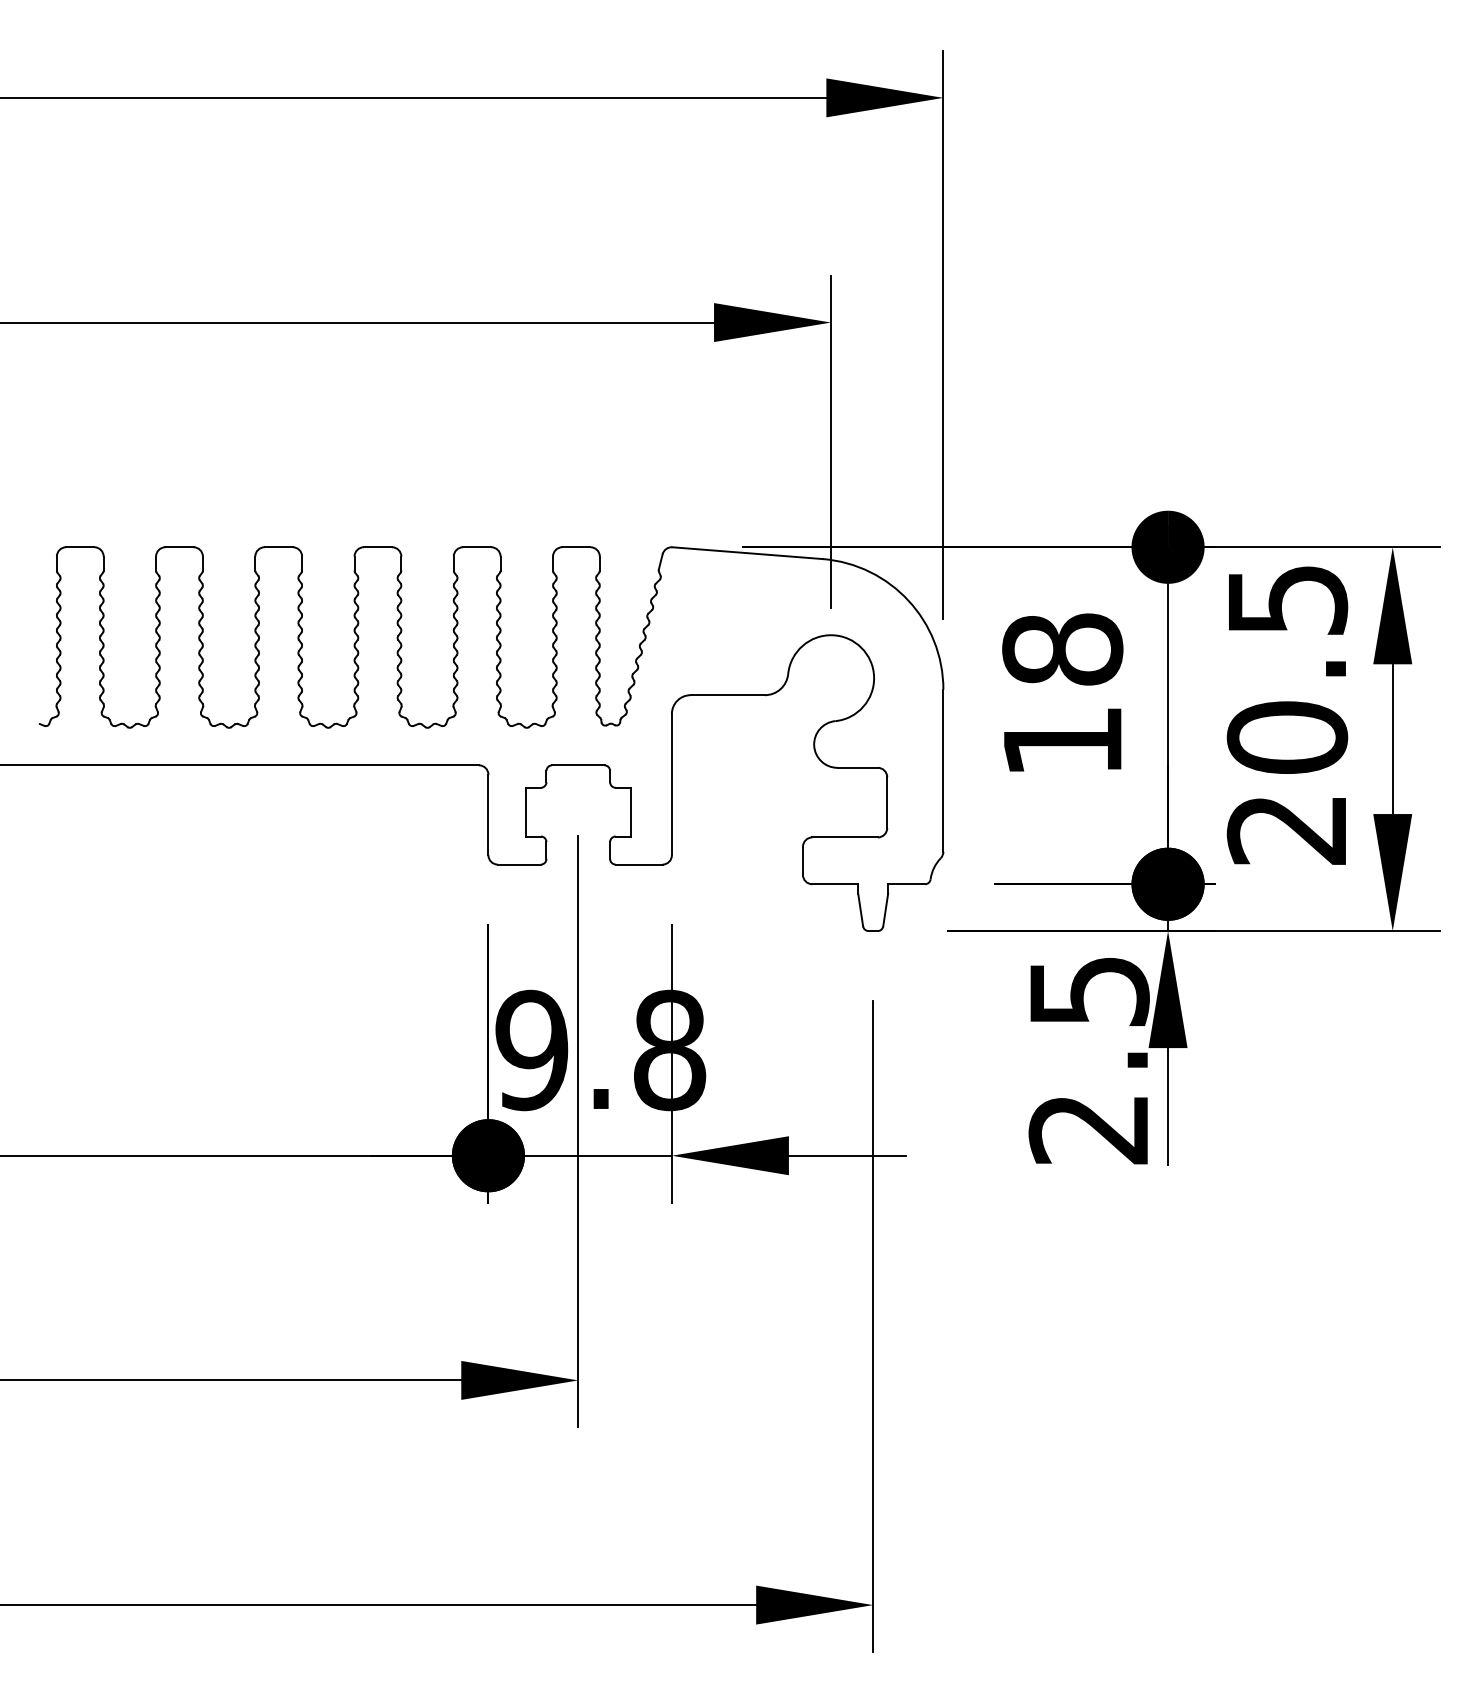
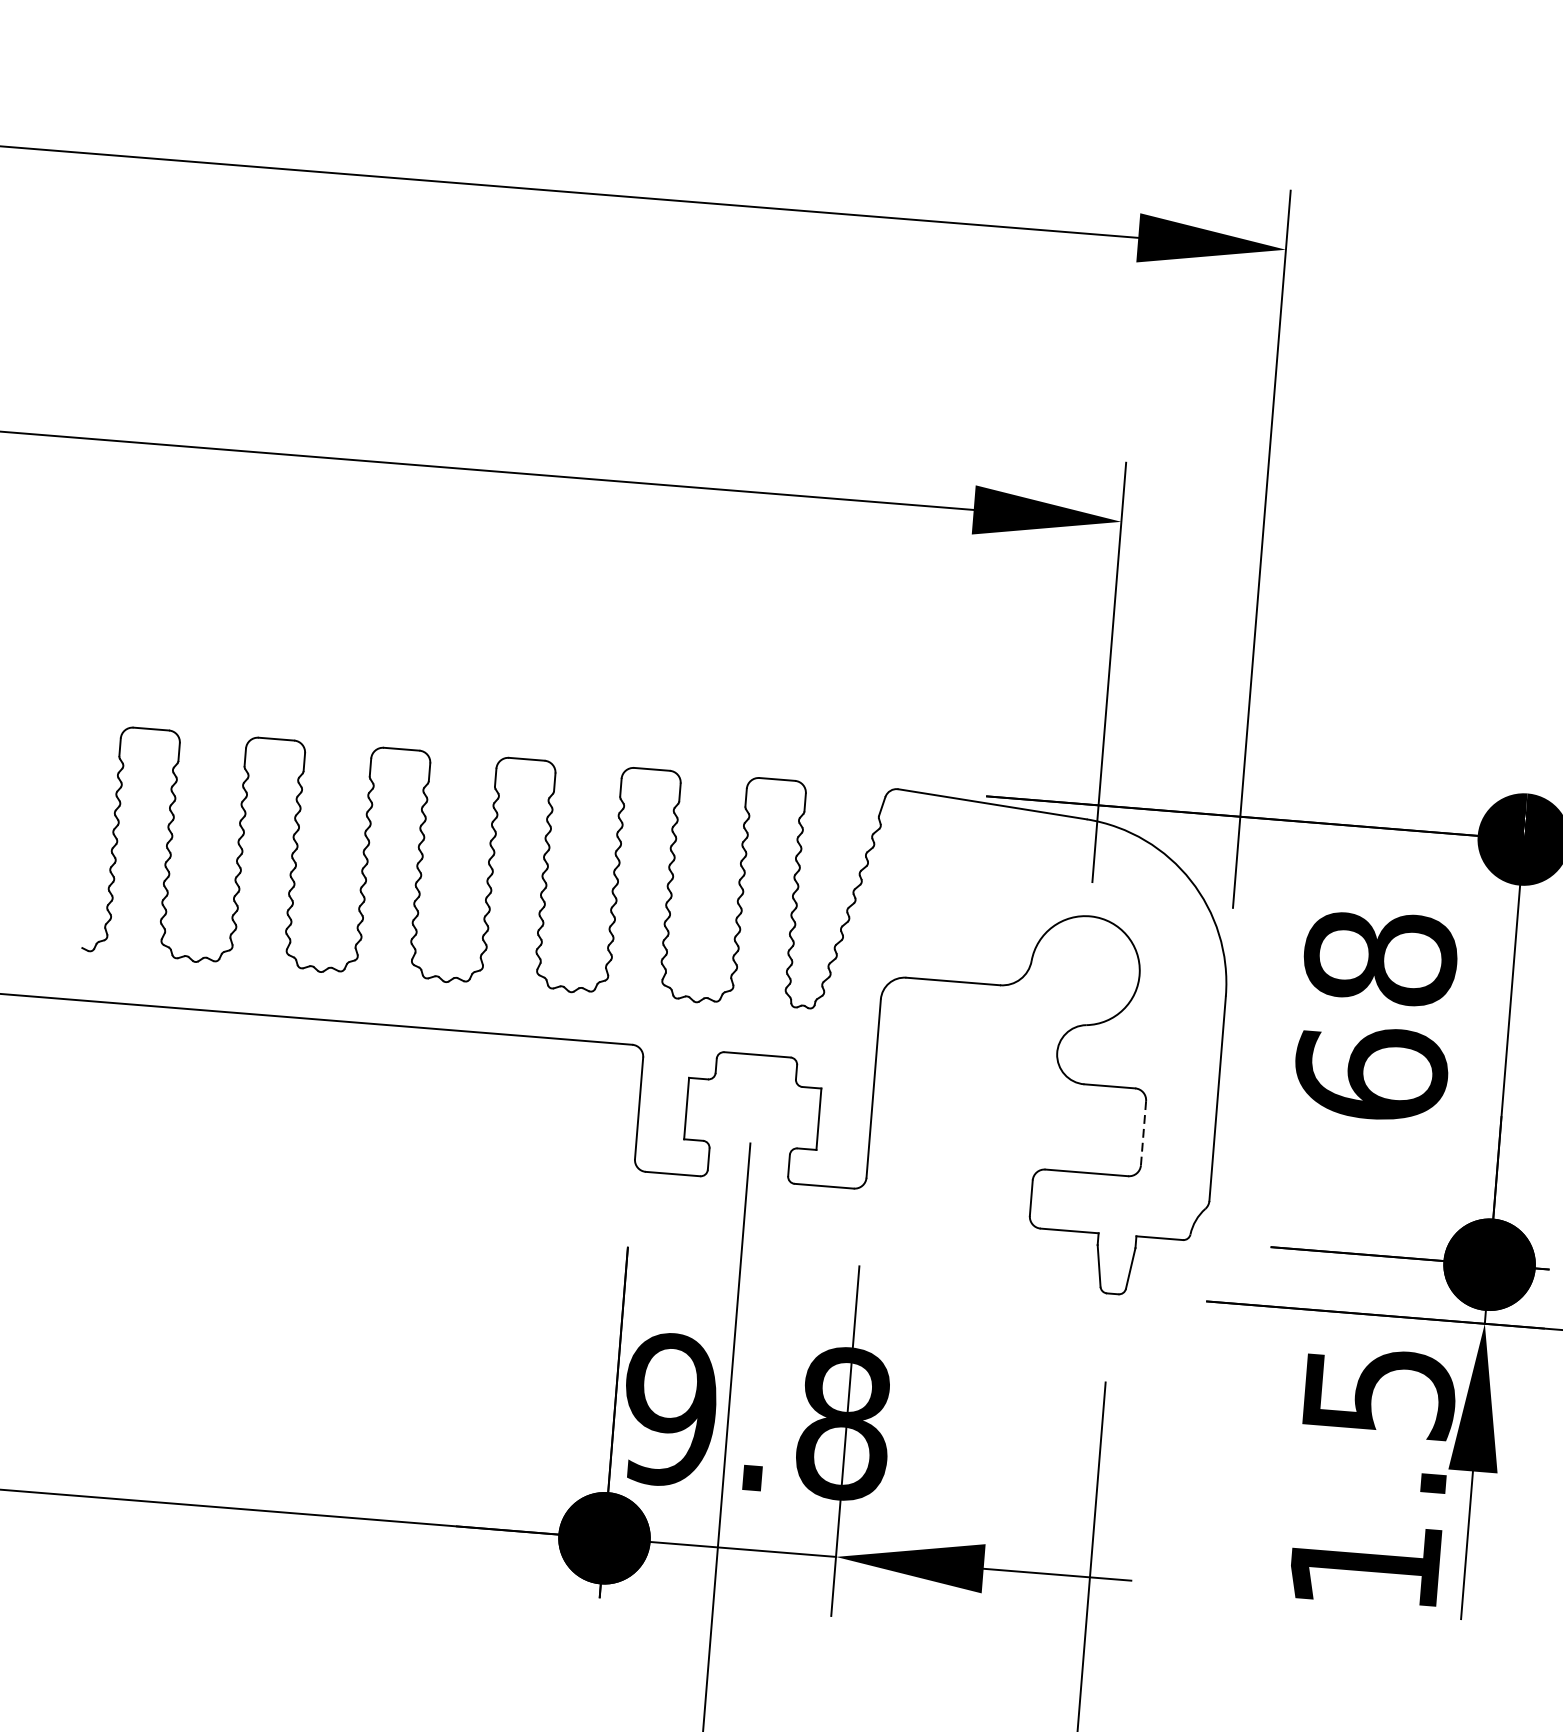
text: (1062, 740) -> (1370, 1072), 18 -> 68
line: (887, 803) -> (1143, 1134), solid -> dashed
text: (1087, 1130) -> (1362, 1567), 2.5 -> 1.5

